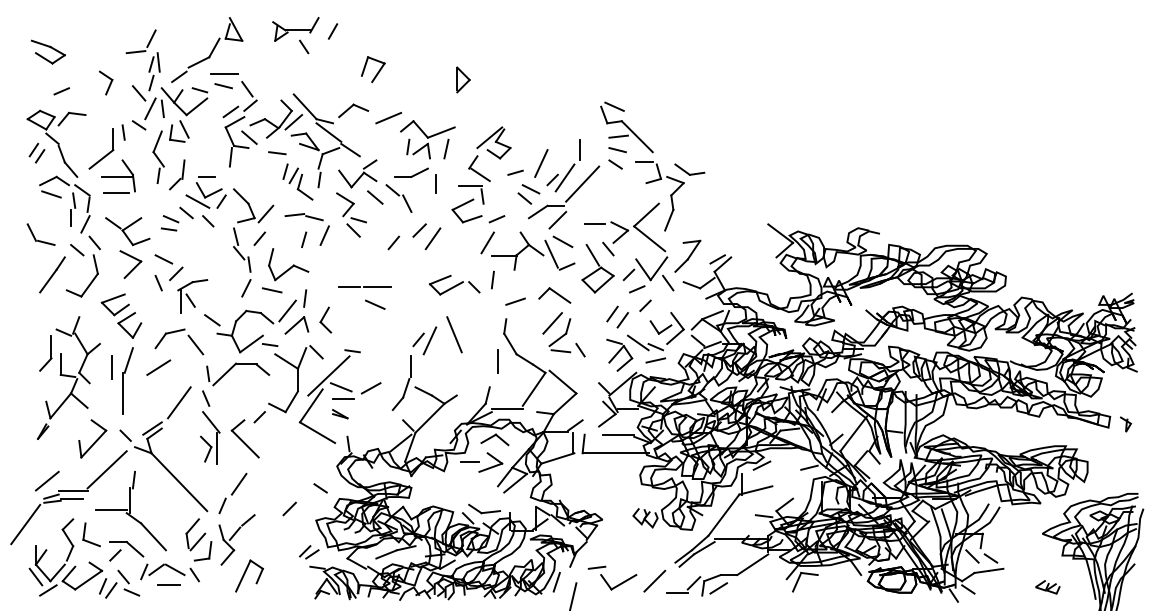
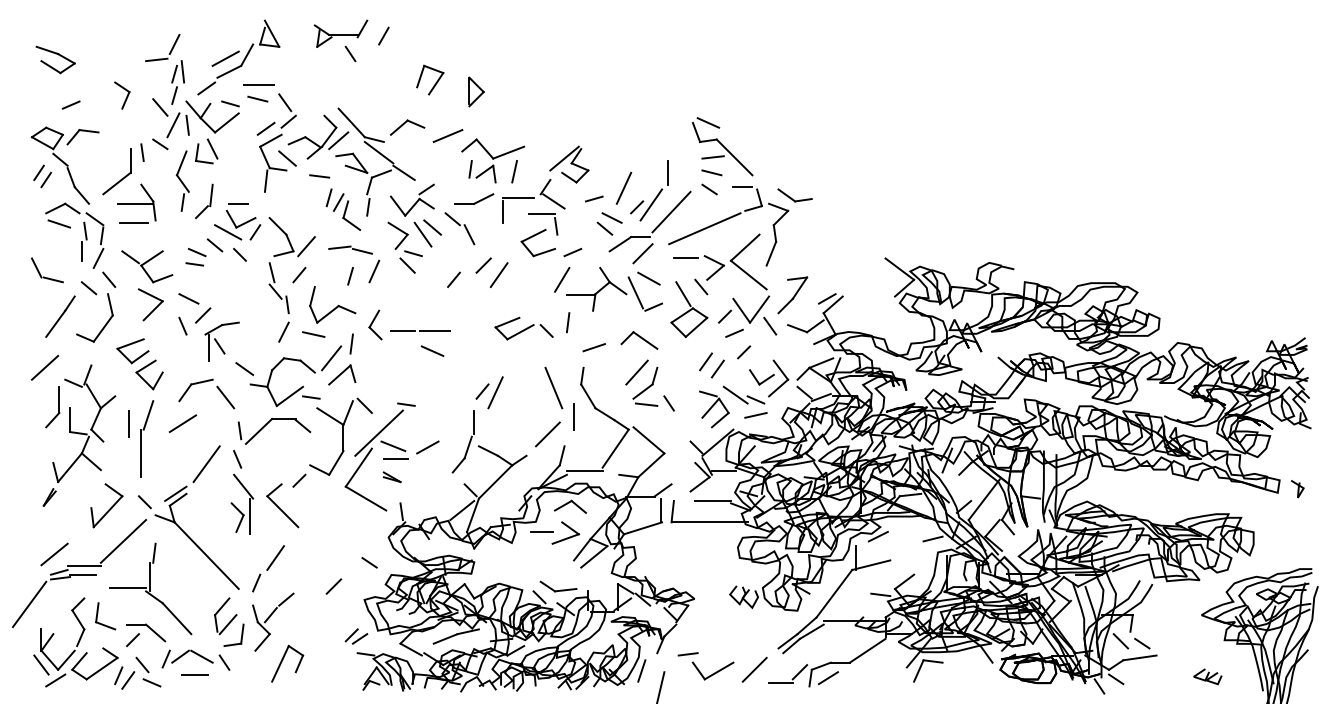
line: (195, 50) -> (225, 58), added
part: (463, 79) -> (476, 91), moved
line: (449, 171) -> (518, 197), added
line: (611, 198) -> (704, 228), added
line: (366, 203) -> (422, 234), added
line: (38, 318) -> (44, 366), added
part: (325, 319) -> (375, 324), moved
line: (454, 334) -> (553, 387), moved
line: (475, 376) -> (548, 433), added

